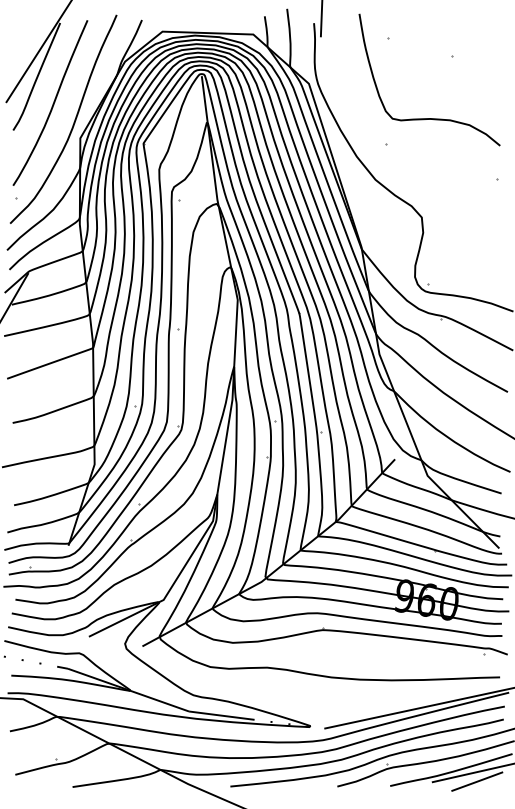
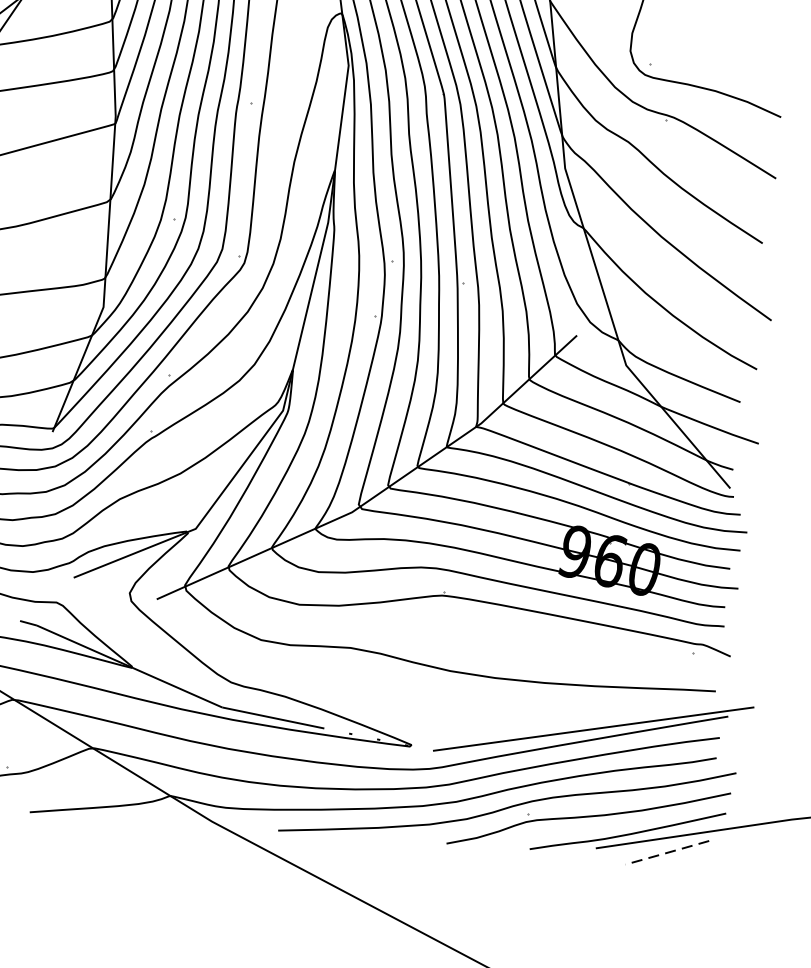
line: (476, 781) -> (666, 852), solid -> dashed

